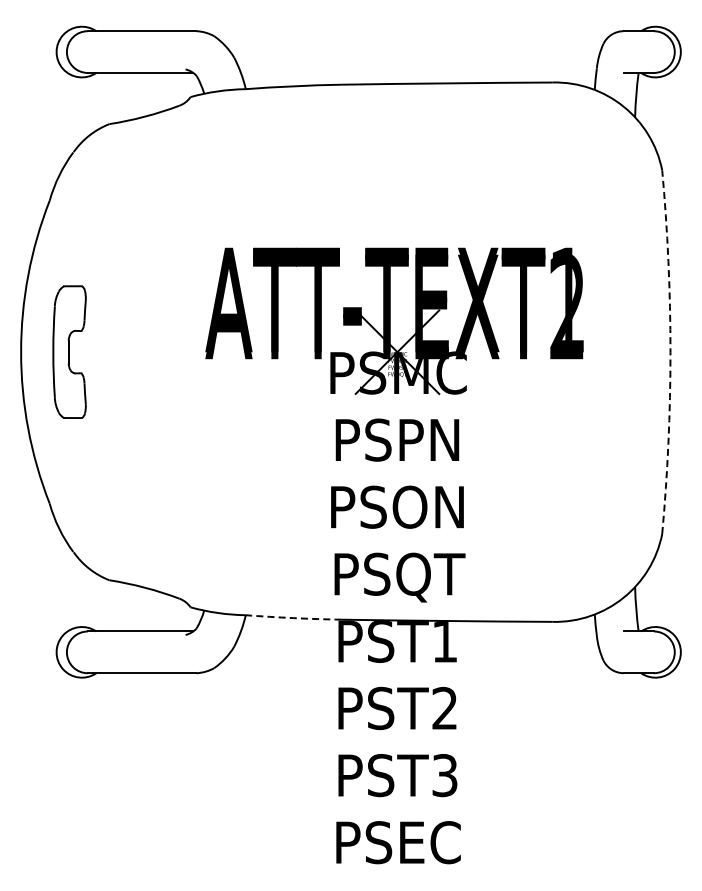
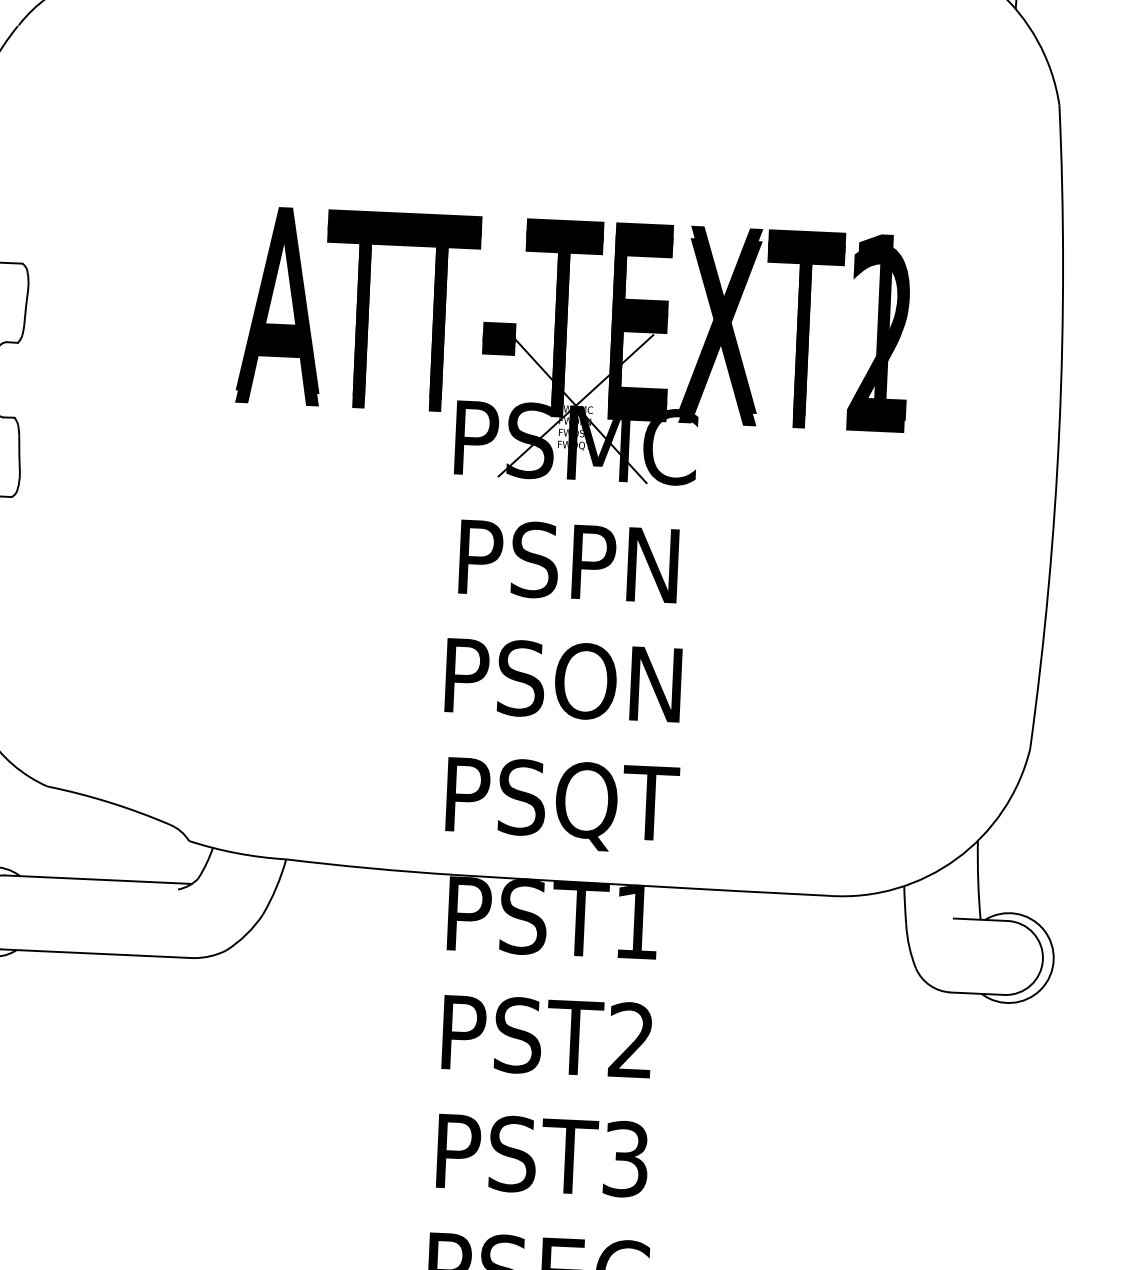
arc: (670, 352) -> (1059, 428), dashed -> solid
arc: (293, 618) -> (370, 869), dashed -> solid

